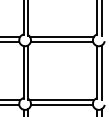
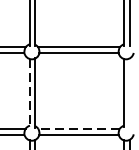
line: (23, 72) -> (29, 92), solid -> dashed
line: (101, 72) -> (129, 92), removed
line: (61, 100) -> (78, 128), solid -> dashed

